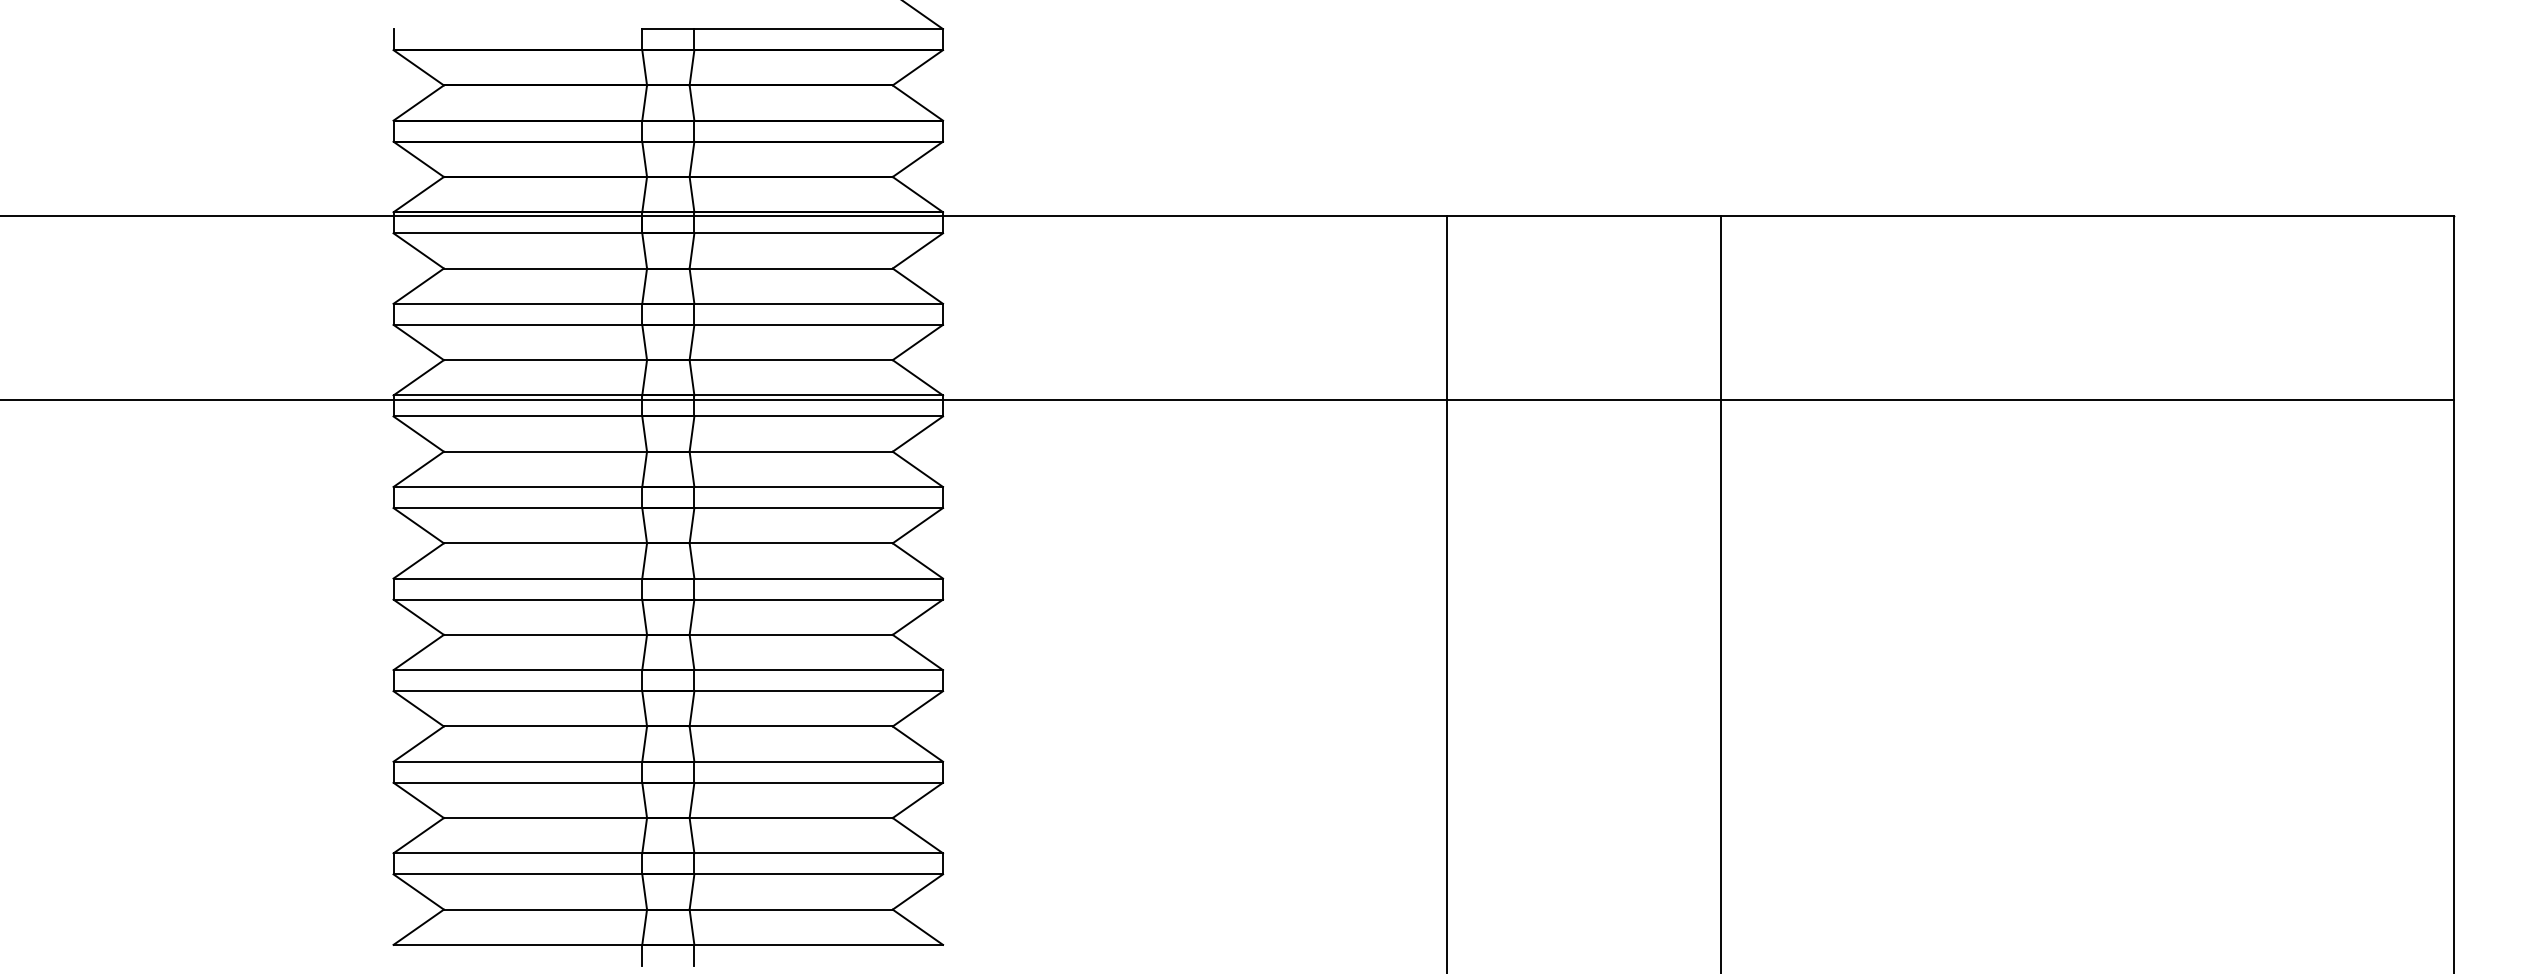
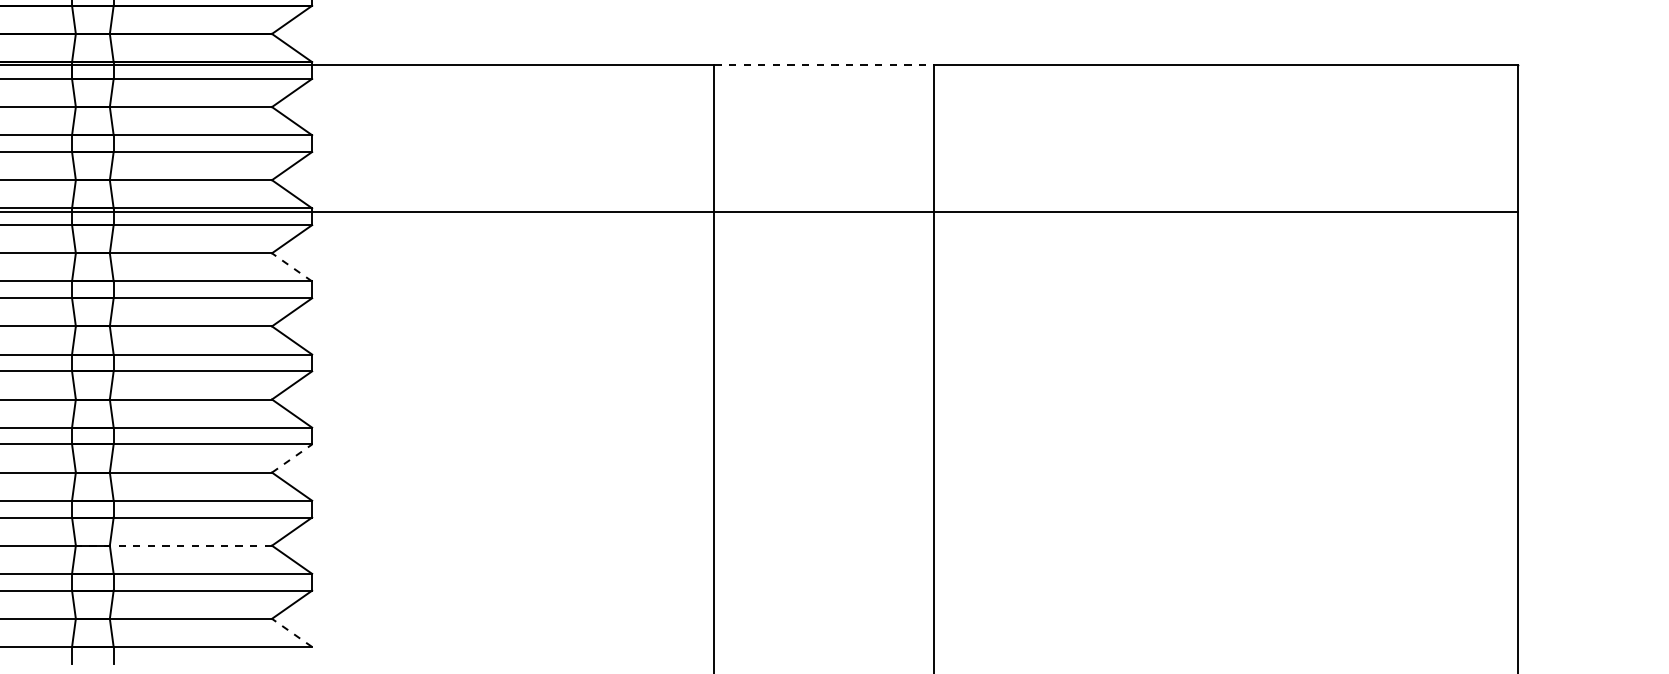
line: (1584, 216) -> (824, 65), solid -> dashed
line: (917, 469) -> (291, 267), solid -> dashed
line: (917, 708) -> (291, 458), solid -> dashed
line: (769, 818) -> (173, 546), solid -> dashed
line: (917, 927) -> (291, 633), solid -> dashed

